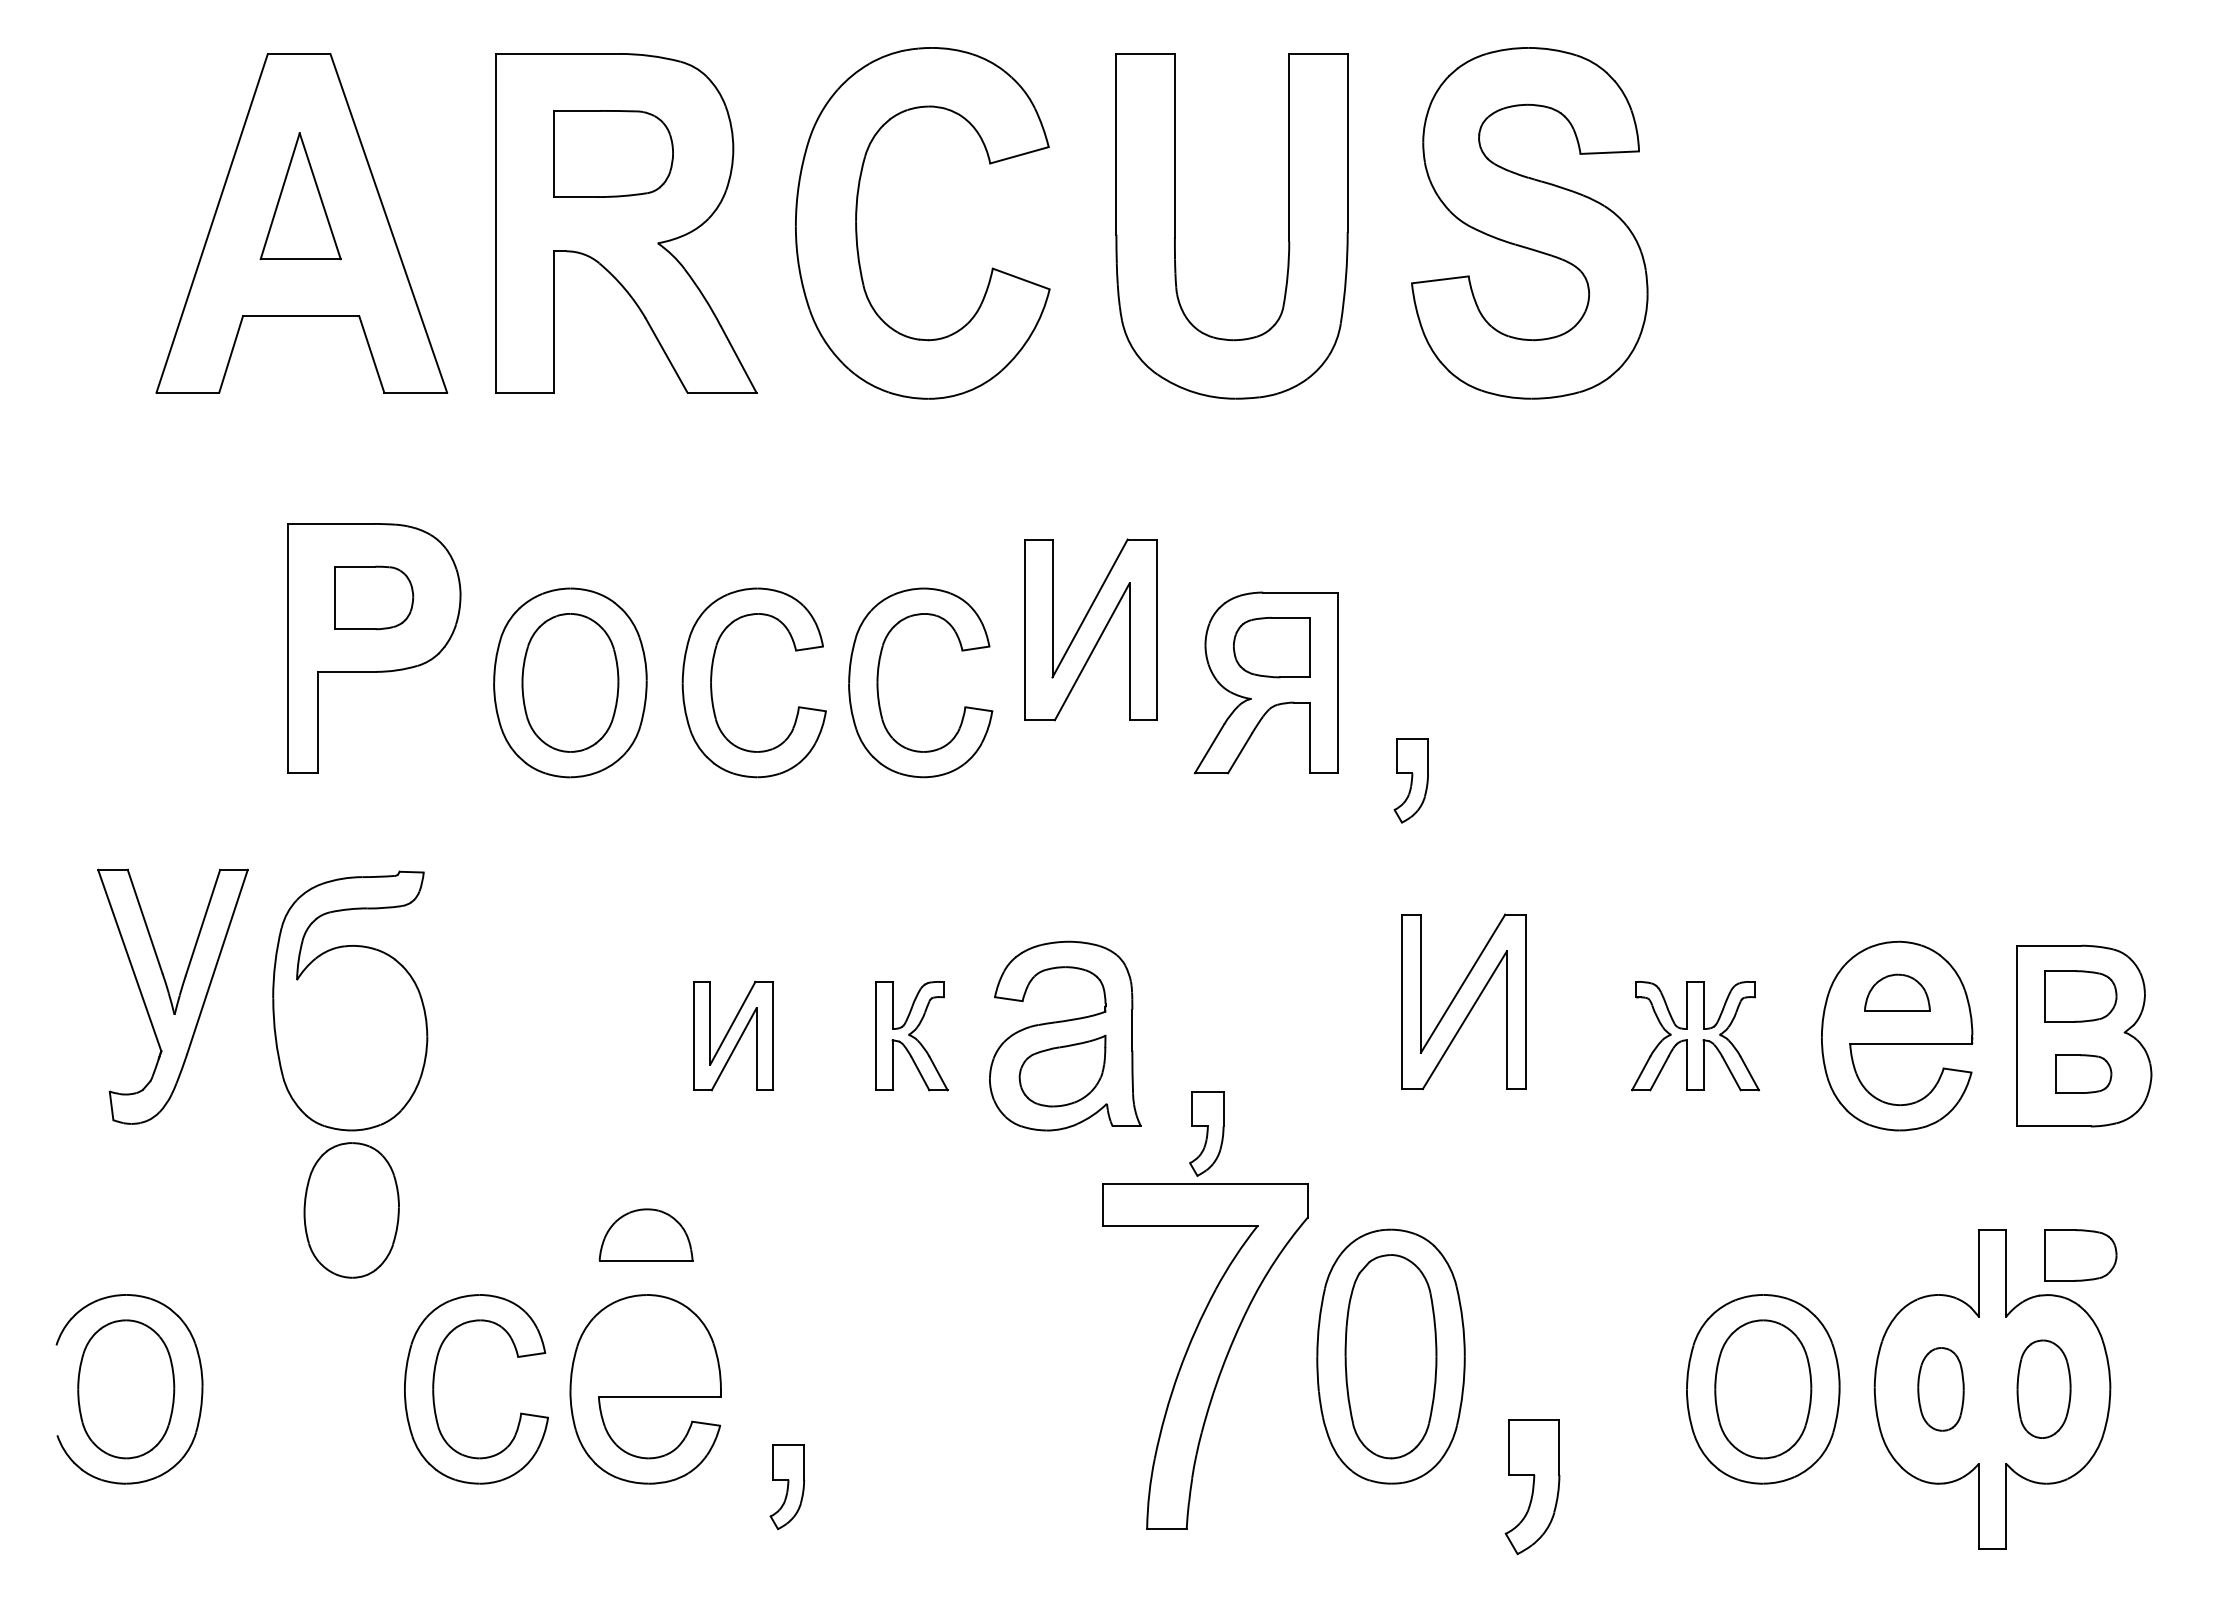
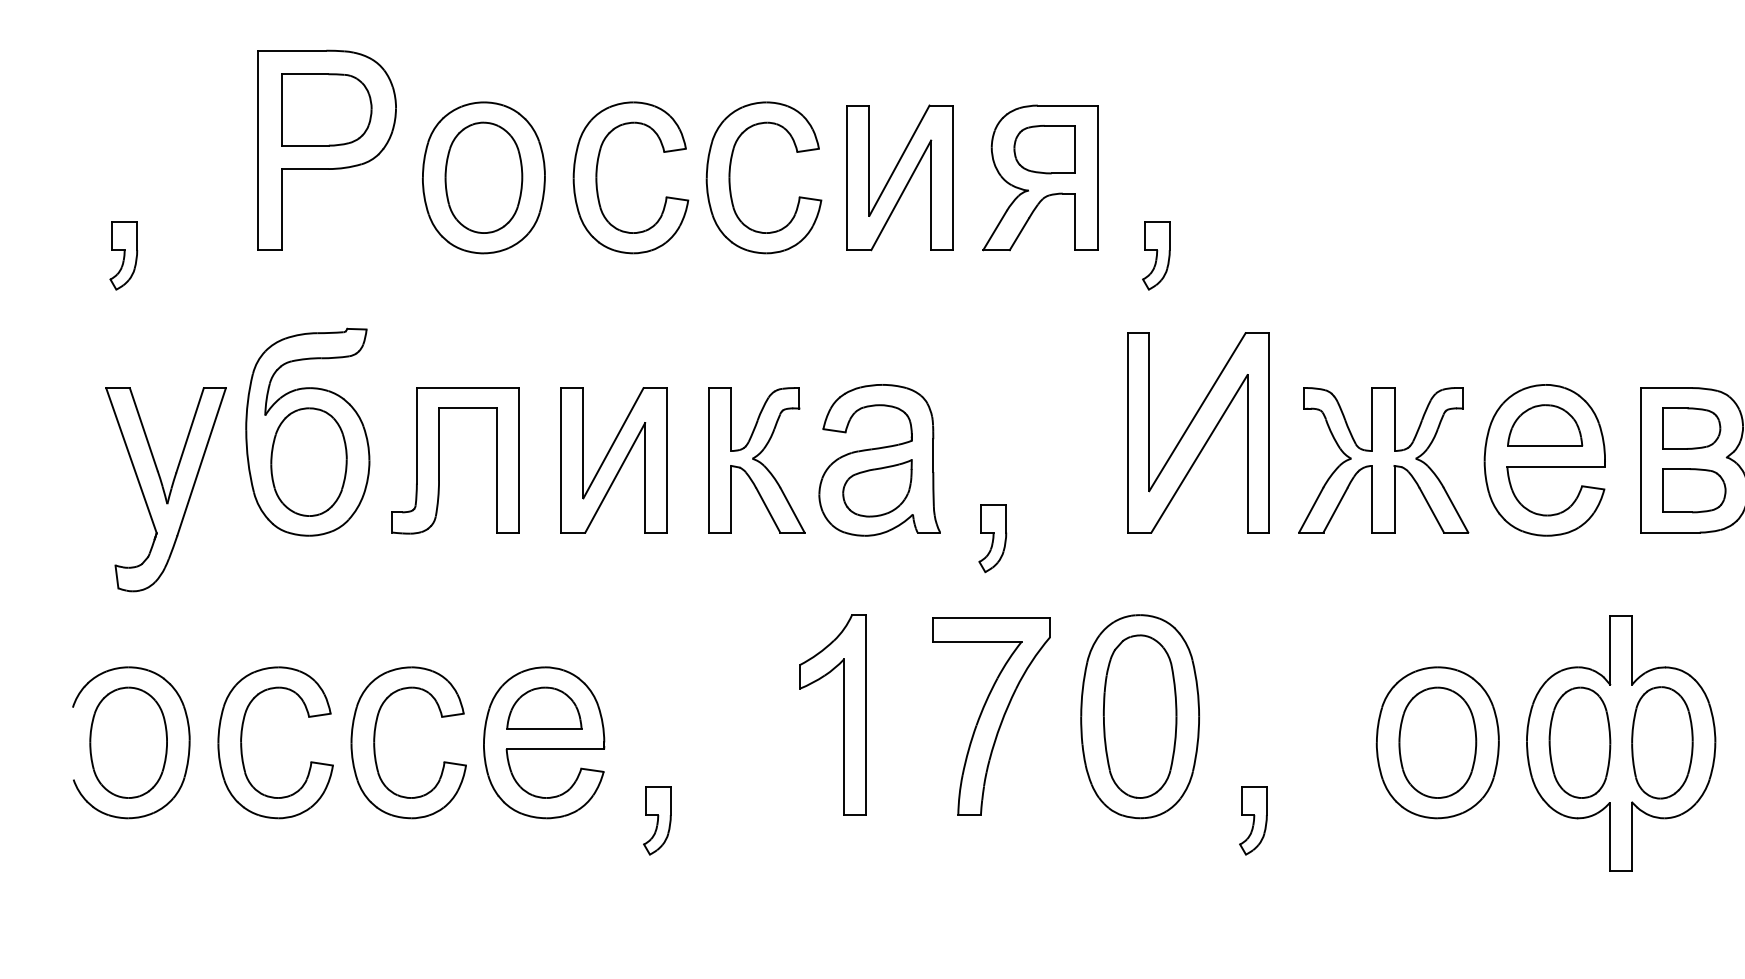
part: (373, 597) -> (326, 109), size x1.43
part: (1090, 629) -> (899, 177), moved
part: (119, 780) -> (123, 255), added
part: (1897, 992) -> (1545, 425), size x1.43
part: (172, 996) -> (165, 489), moved
part: (1463, 1001) -> (1198, 432), size x1.43
part: (733, 1035) -> (614, 459), size x1.67
part: (911, 1035) -> (756, 459), size x1.67
part: (1695, 1035) -> (1383, 459), size x1.67
part: (514, 1036) -> (439, 460), added
part: (2083, 1073) -> (1693, 490), size x1.43
part: (351, 1210) -> (308, 462), moved
part: (645, 1234) -> (543, 707), moved
part: (2080, 1255) -> (1691, 635), removed
part: (1020, 1354) -> (843, 714), added
part: (1204, 1356) -> (990, 716), size x0.71
part: (2043, 1388) -> (1661, 742), size x1.43
part: (1940, 1389) -> (1579, 742), size x1.67
part: (268, 1397) -> (242, 749), added
part: (1532, 1487) -> (1253, 821), size x0.62

